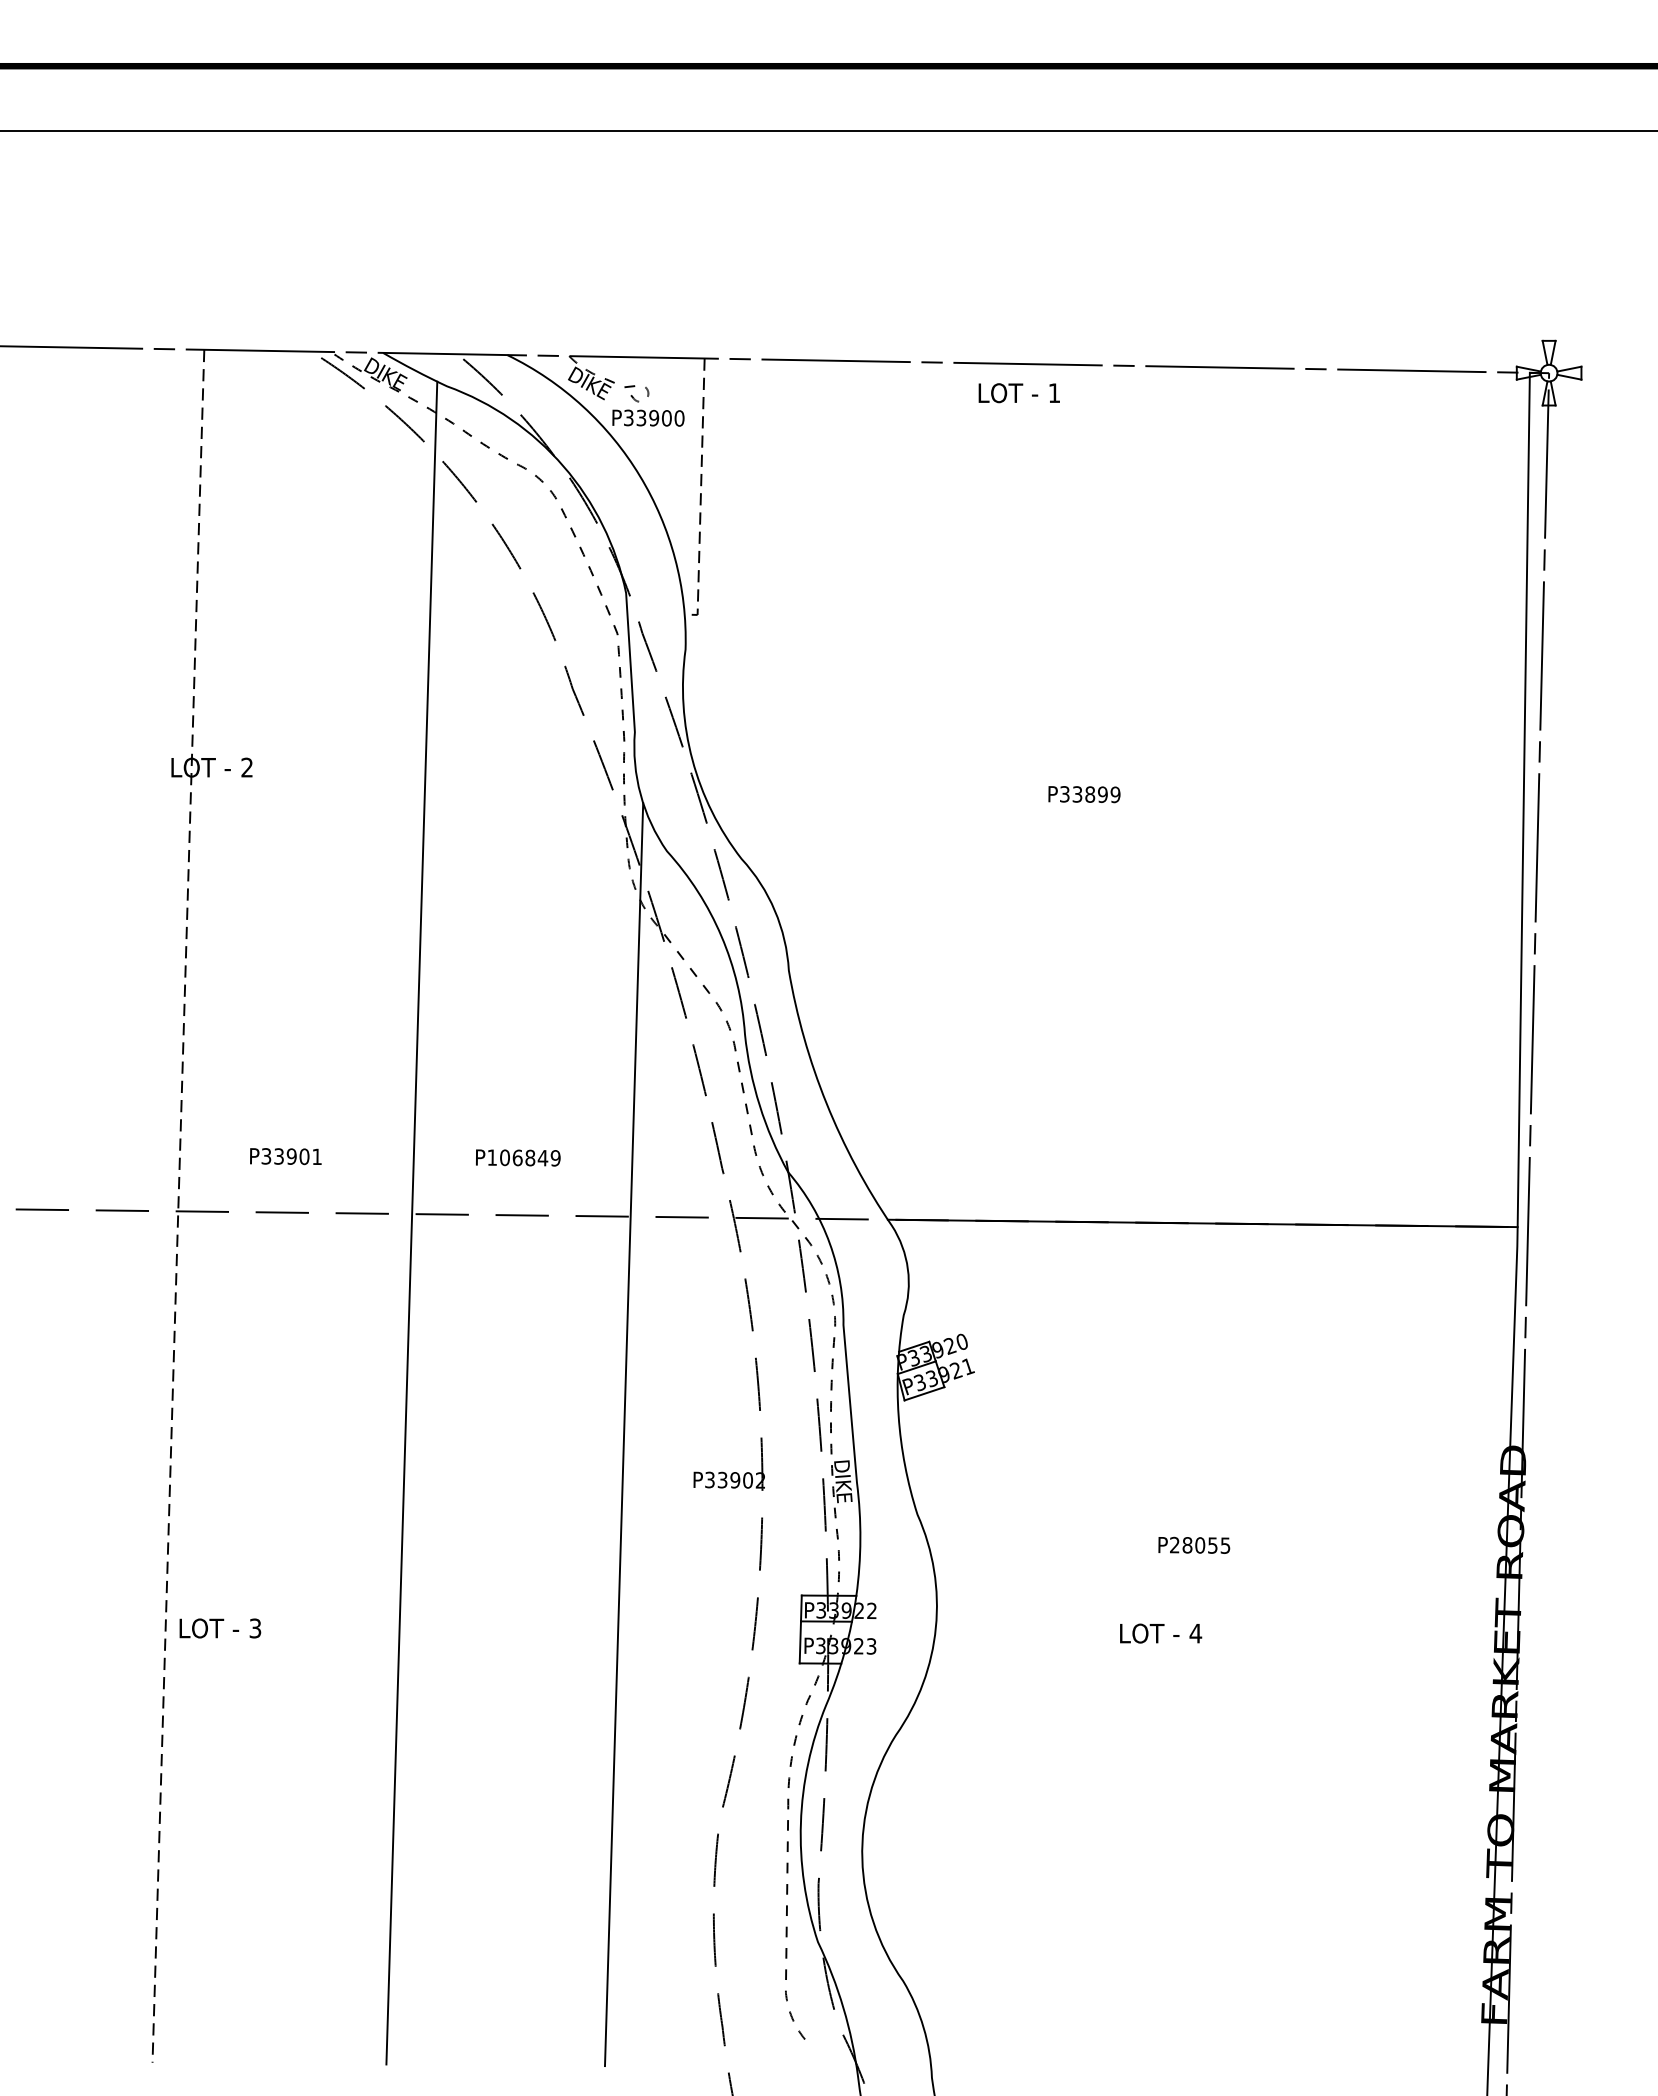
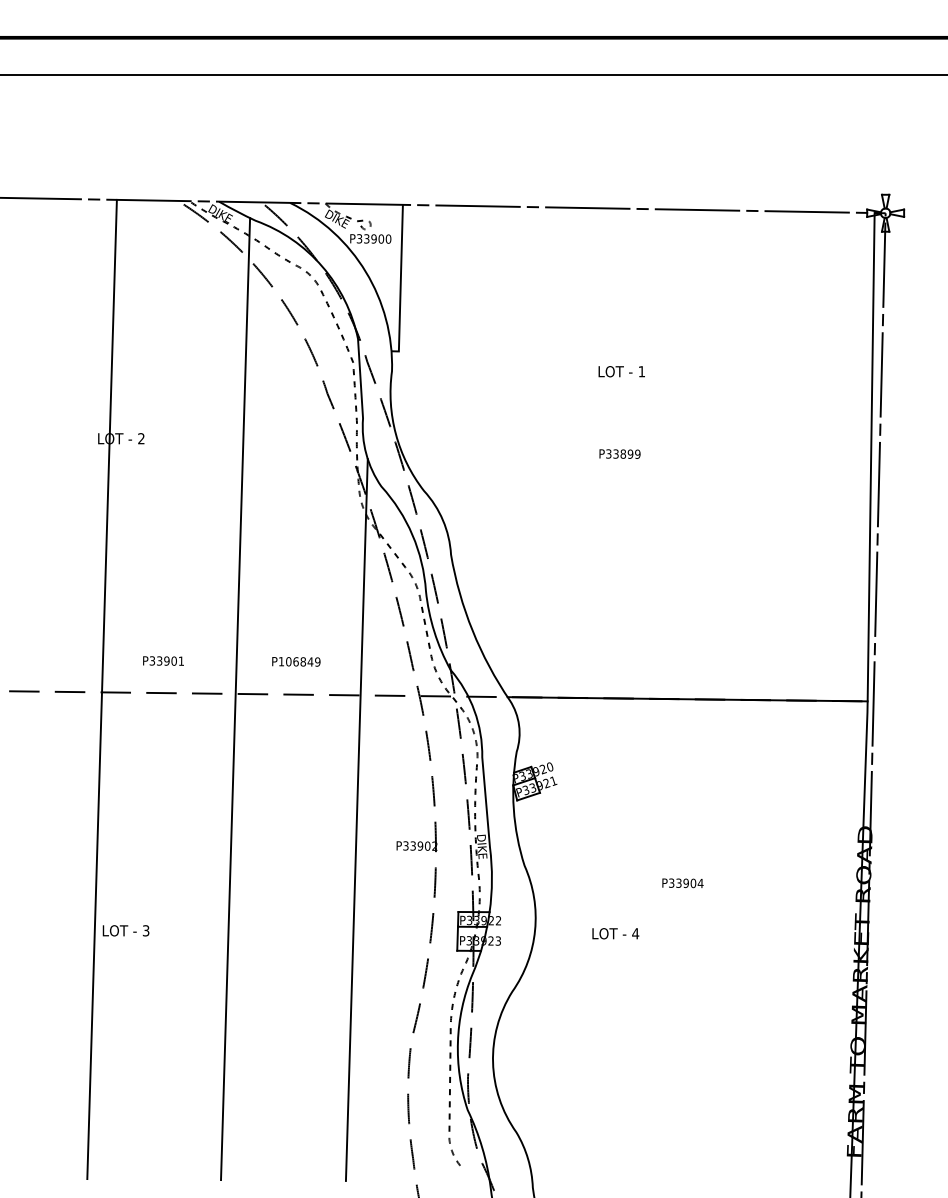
text: (1018, 392) -> (621, 371), moved
line: (700, 494) -> (400, 282), dashed -> solid
line: (179, 1206) -> (102, 689), dashed -> solid
text: (1200, 1545) -> (686, 883), P28055 -> P33904
text: (1160, 1633) -> (615, 933), moved

